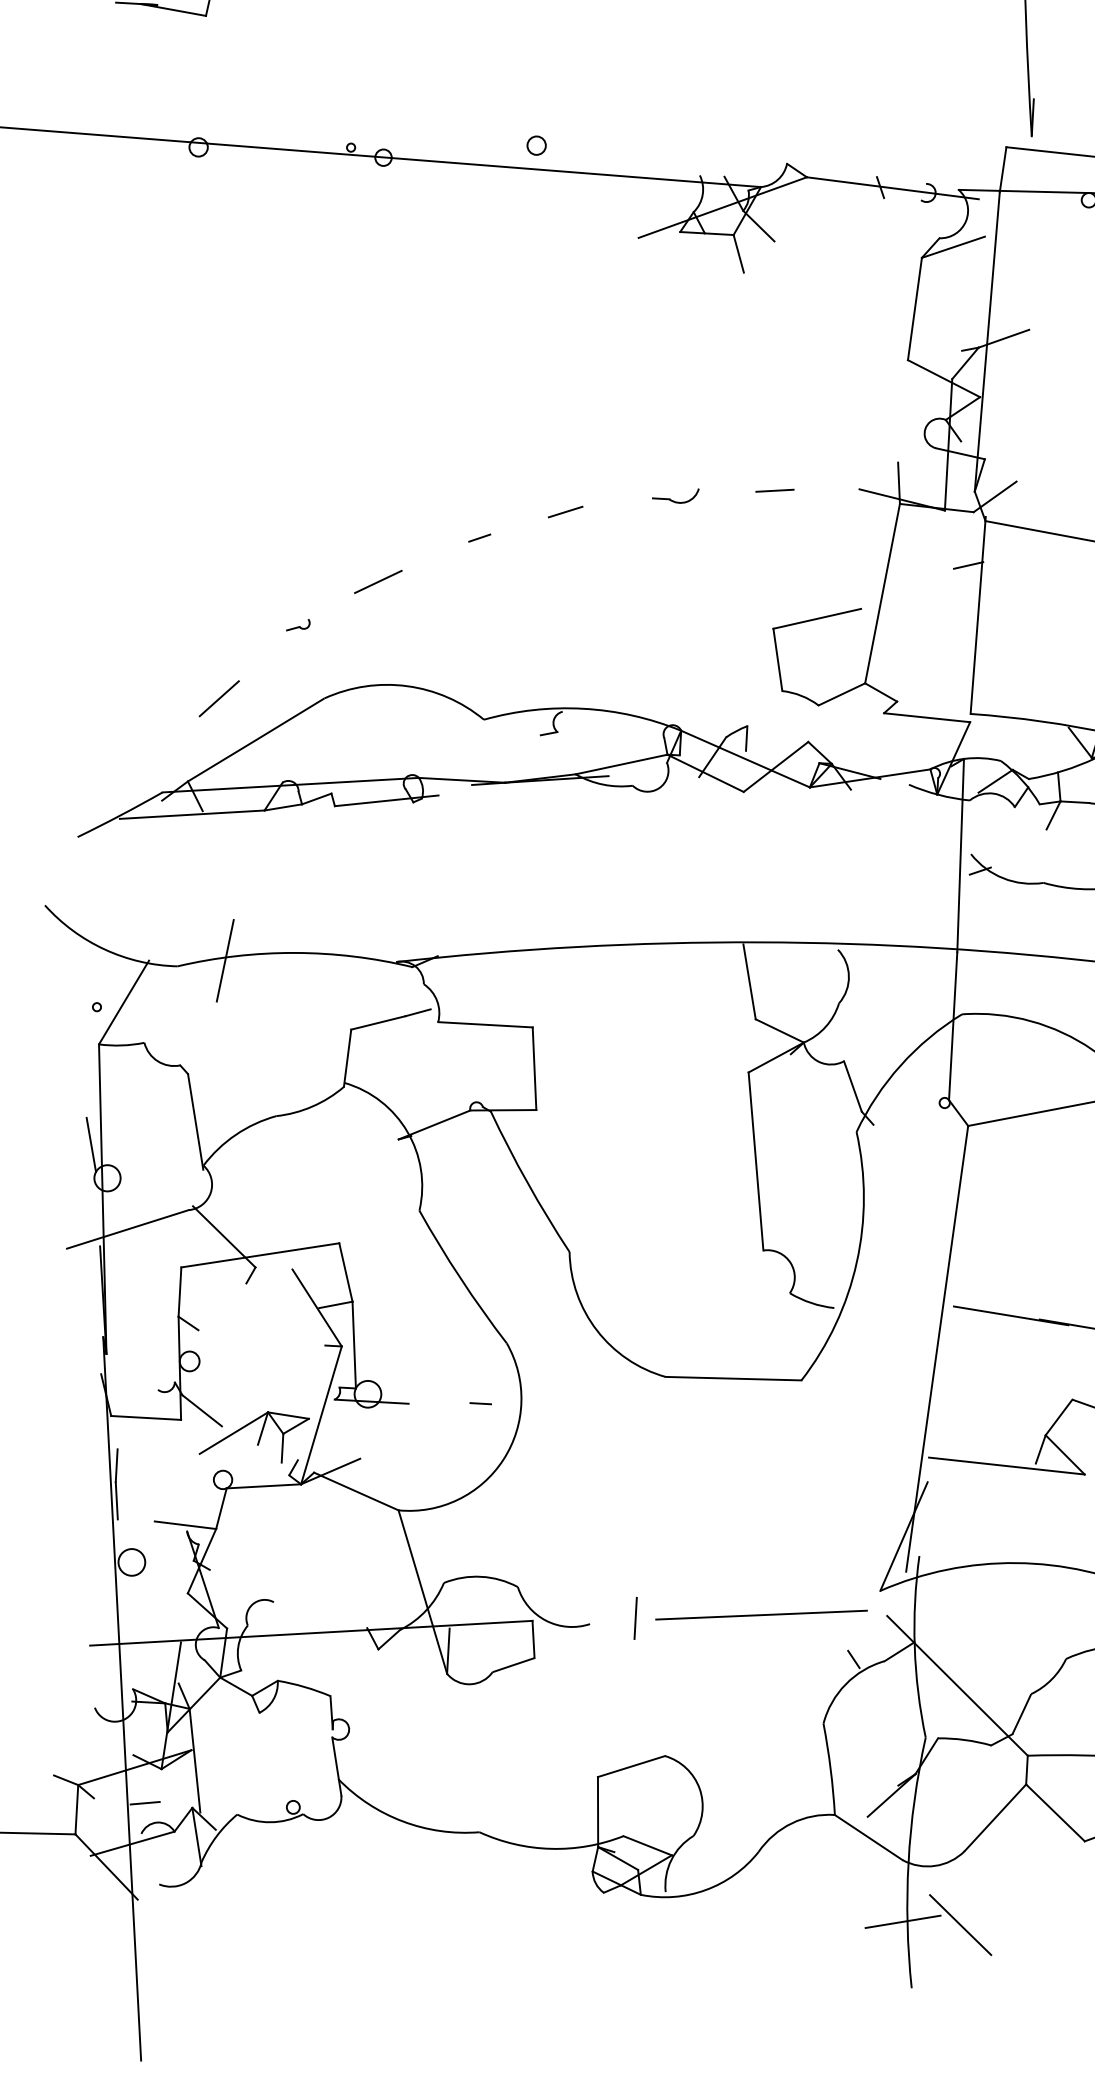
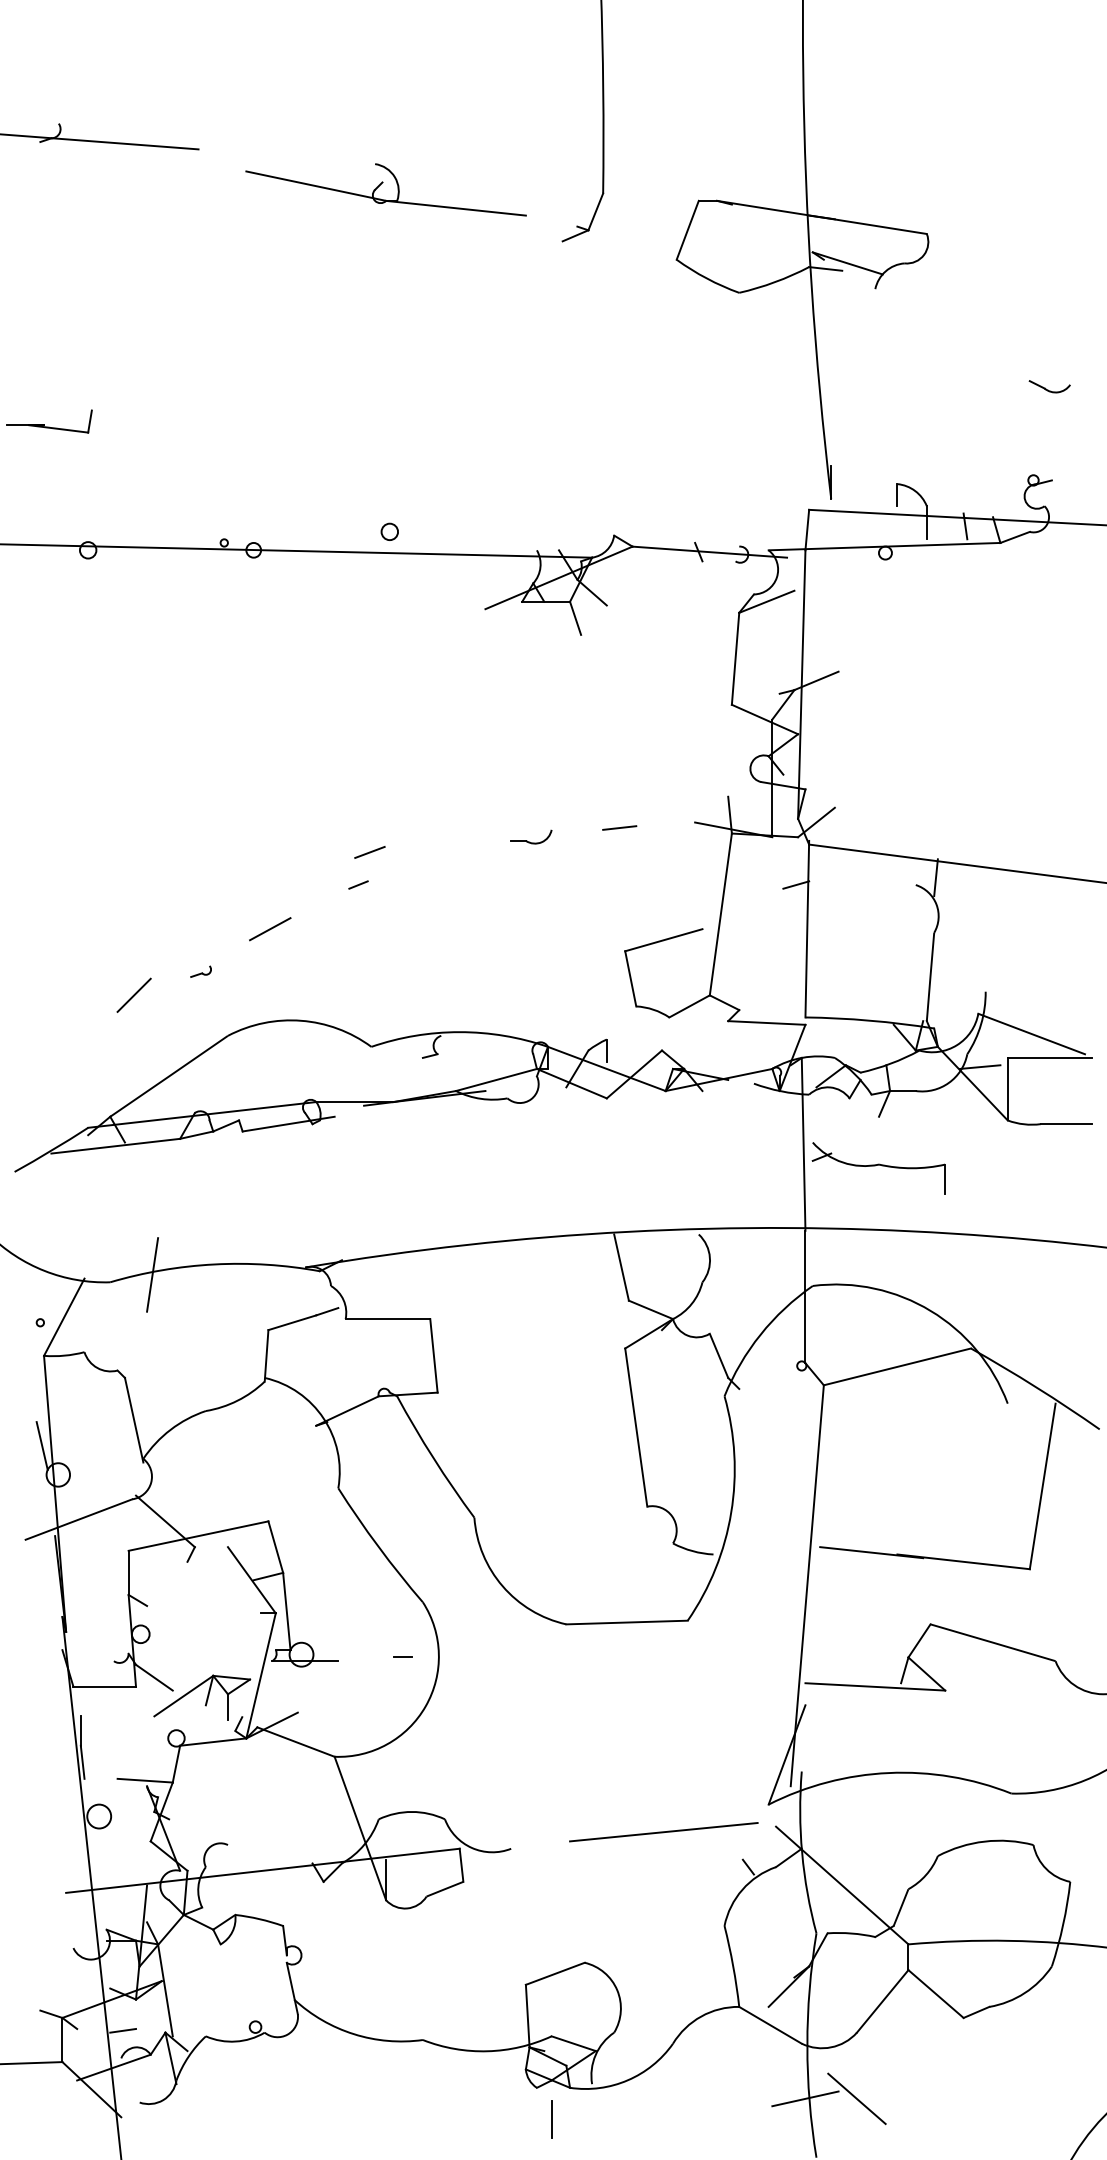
line: (565, 512) -> (369, 852), moved
line: (218, 697) -> (133, 994), moved
line: (635, 1618) -> (551, 2119), moved

